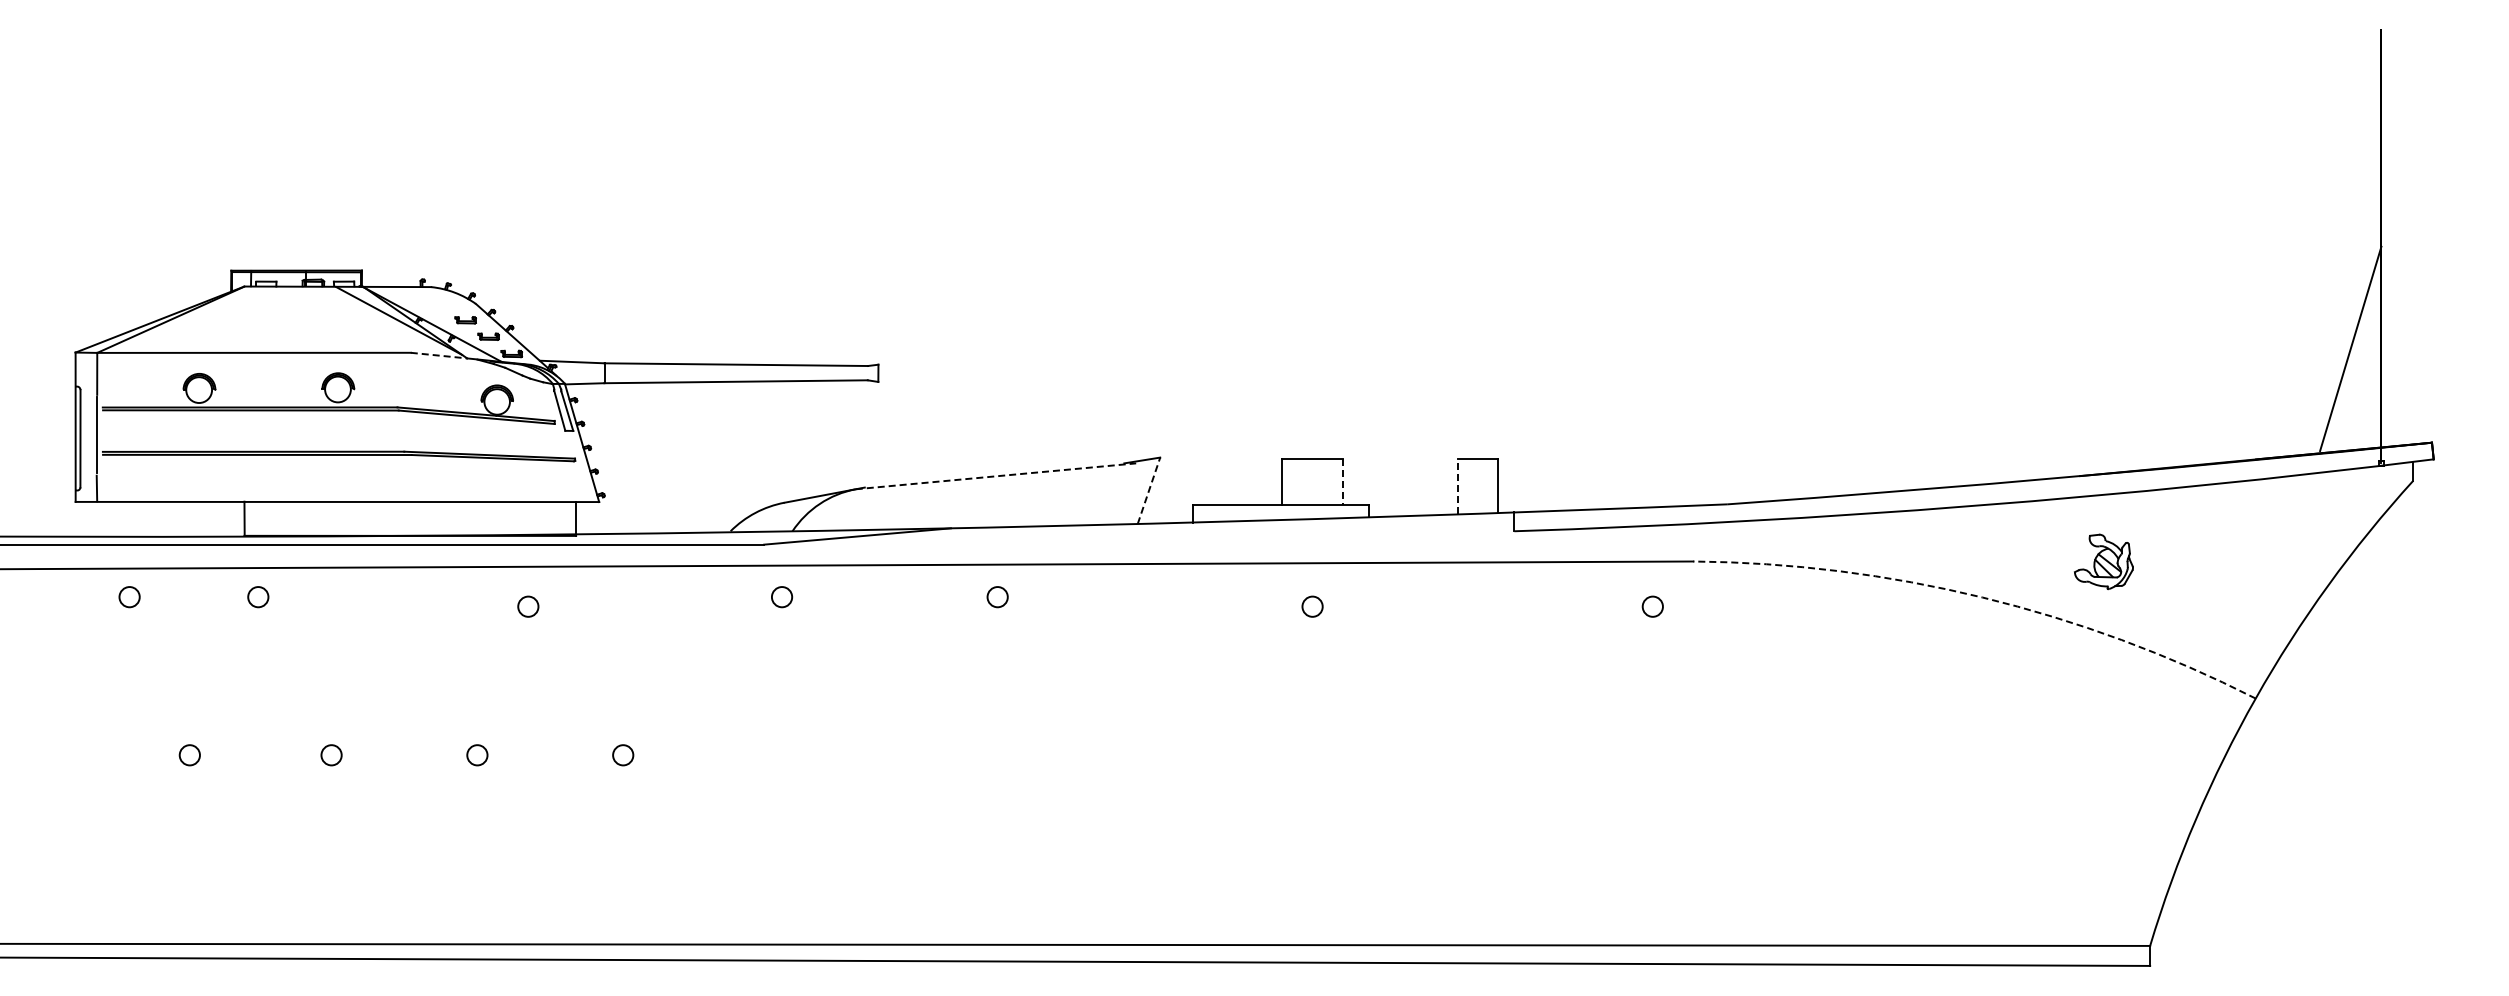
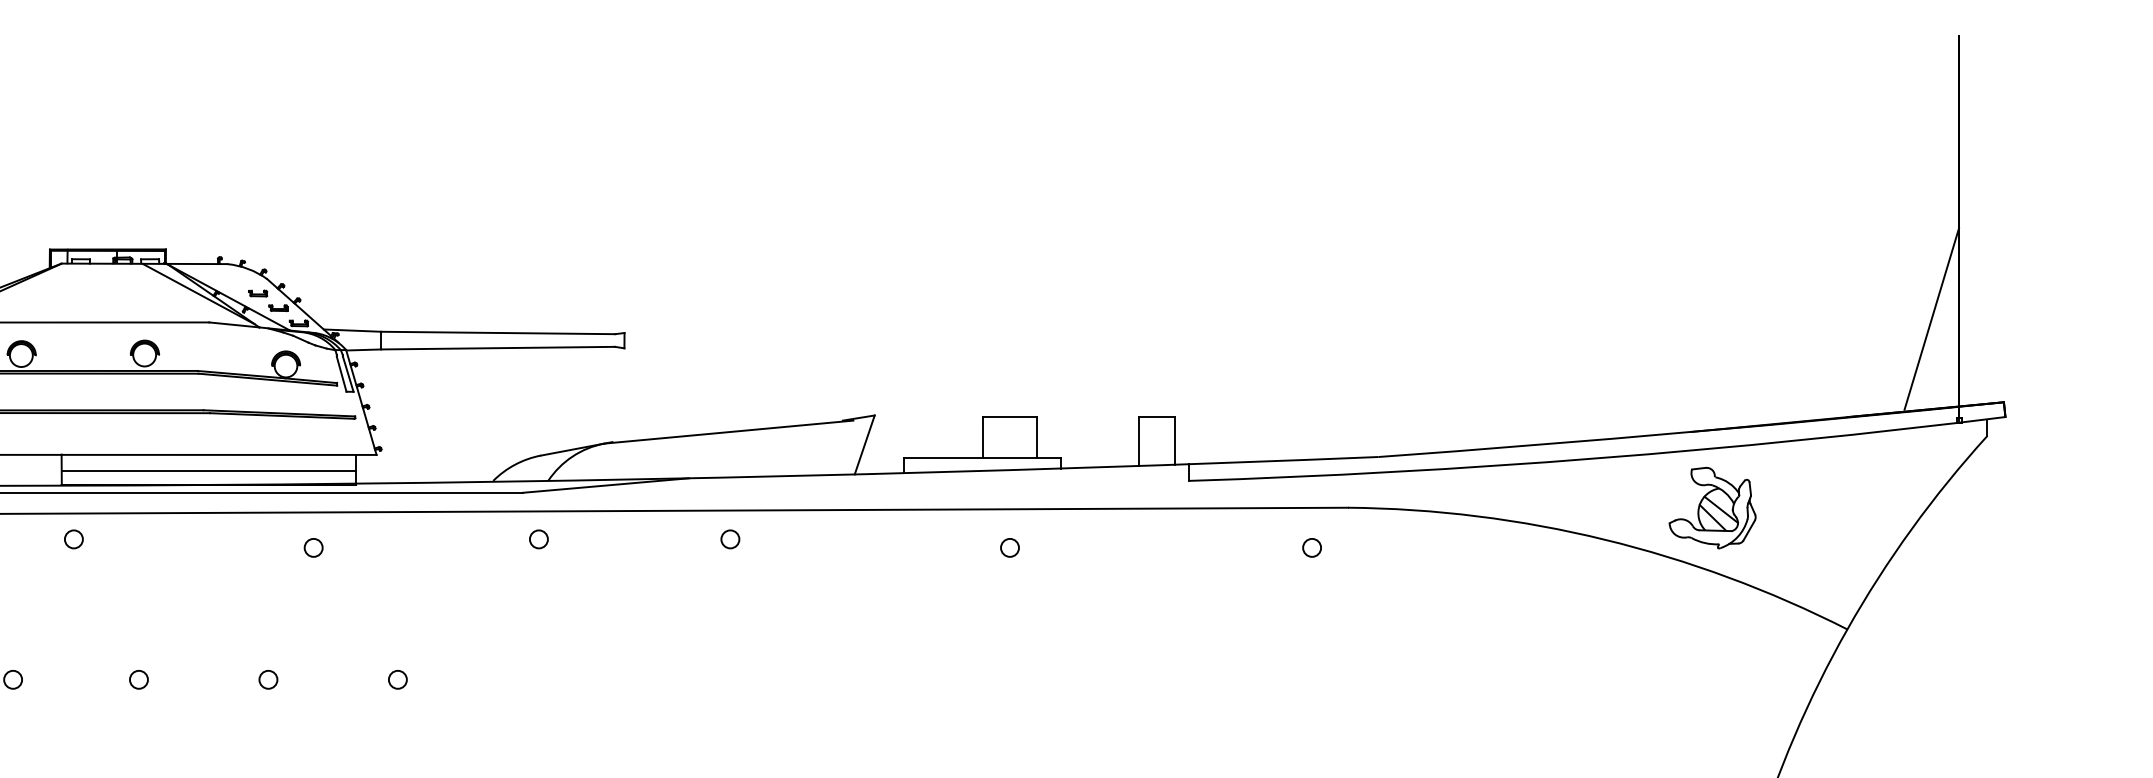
line: (439, 355) -> (234, 324), dashed -> solid
line: (996, 476) -> (729, 432), dashed -> solid
line: (1343, 482) -> (1037, 437), dashed -> solid
line: (1458, 486) -> (1139, 441), dashed -> solid
line: (1149, 490) -> (865, 444), dashed -> solid
line: (410, 519) -> (209, 470), added
part: (2103, 561) -> (1712, 507), size x1.67
arc: (1982, 597) -> (1604, 539), dashed -> solid

